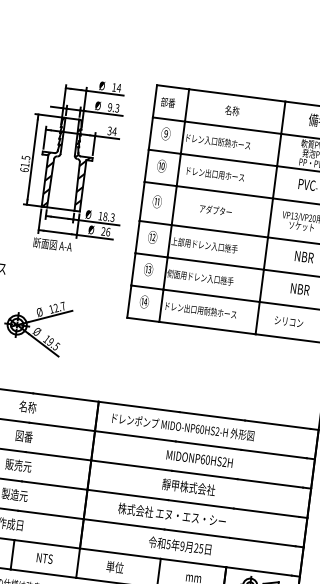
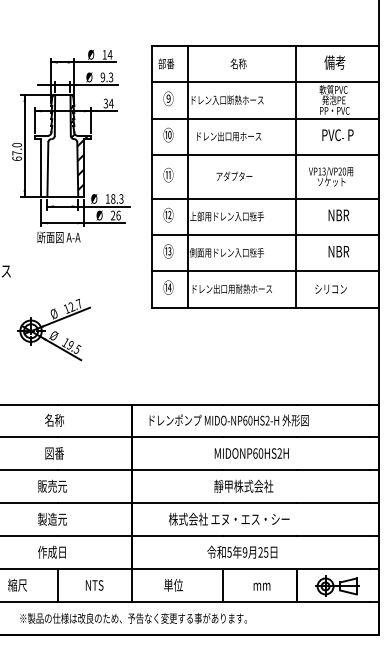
text: (24, 161) -> (16, 149), 61.5 -> 67.0
hatch: (53, 161) -> (47, 145), removed

